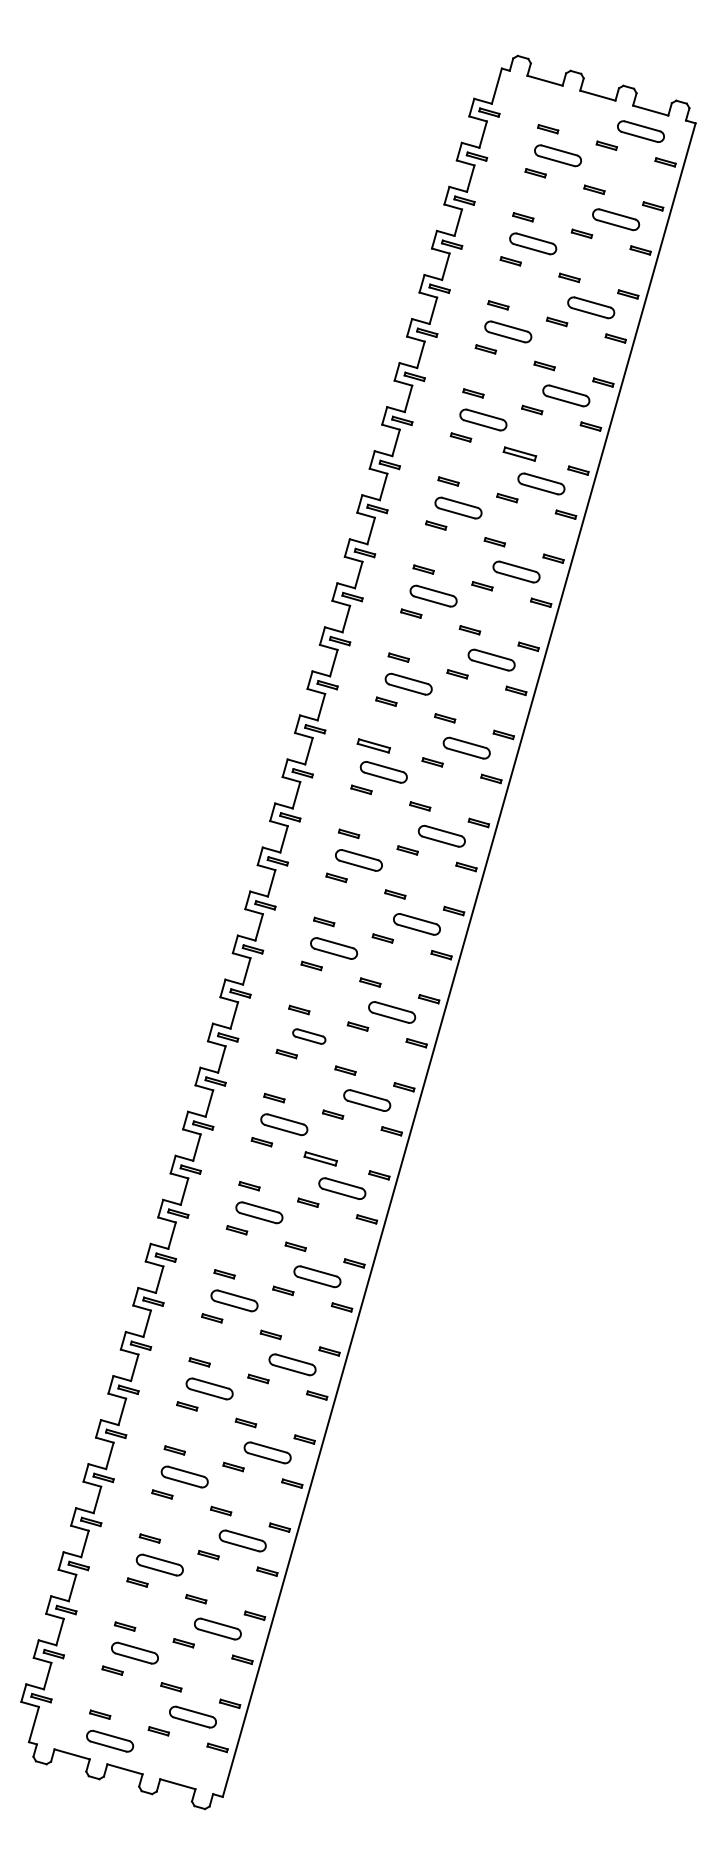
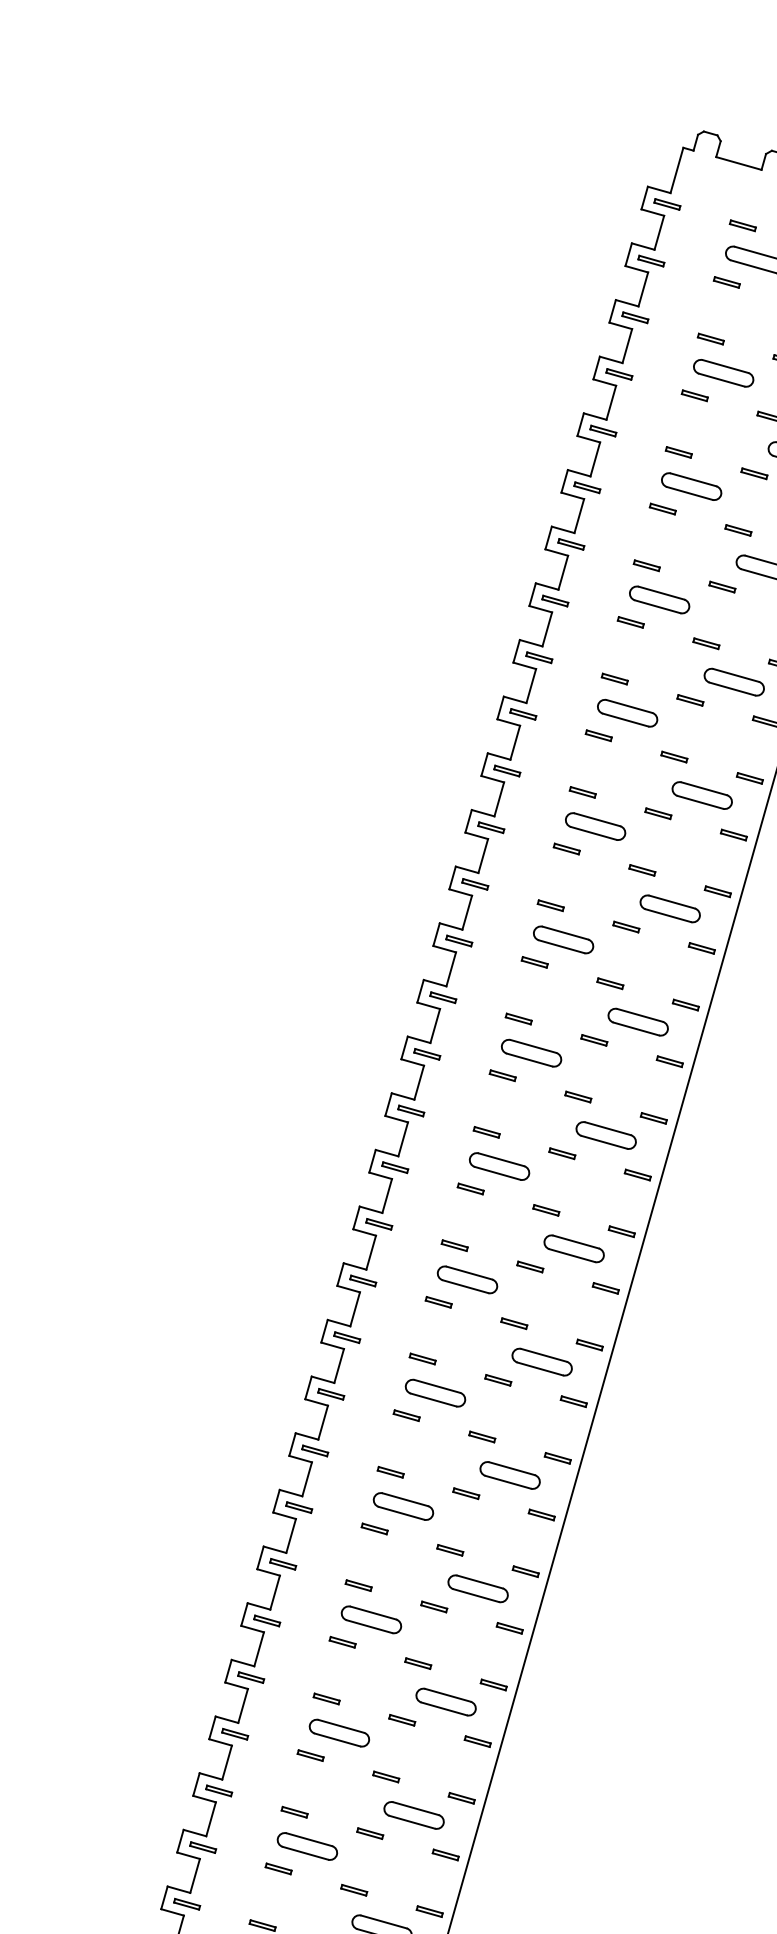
part: (519, 453) -> (706, 643), size x0.62
part: (373, 745) -> (518, 1018), size x0.62
part: (309, 1036) -> (435, 1393), size x1.43
part: (320, 1158) -> (450, 1550), size x0.62

